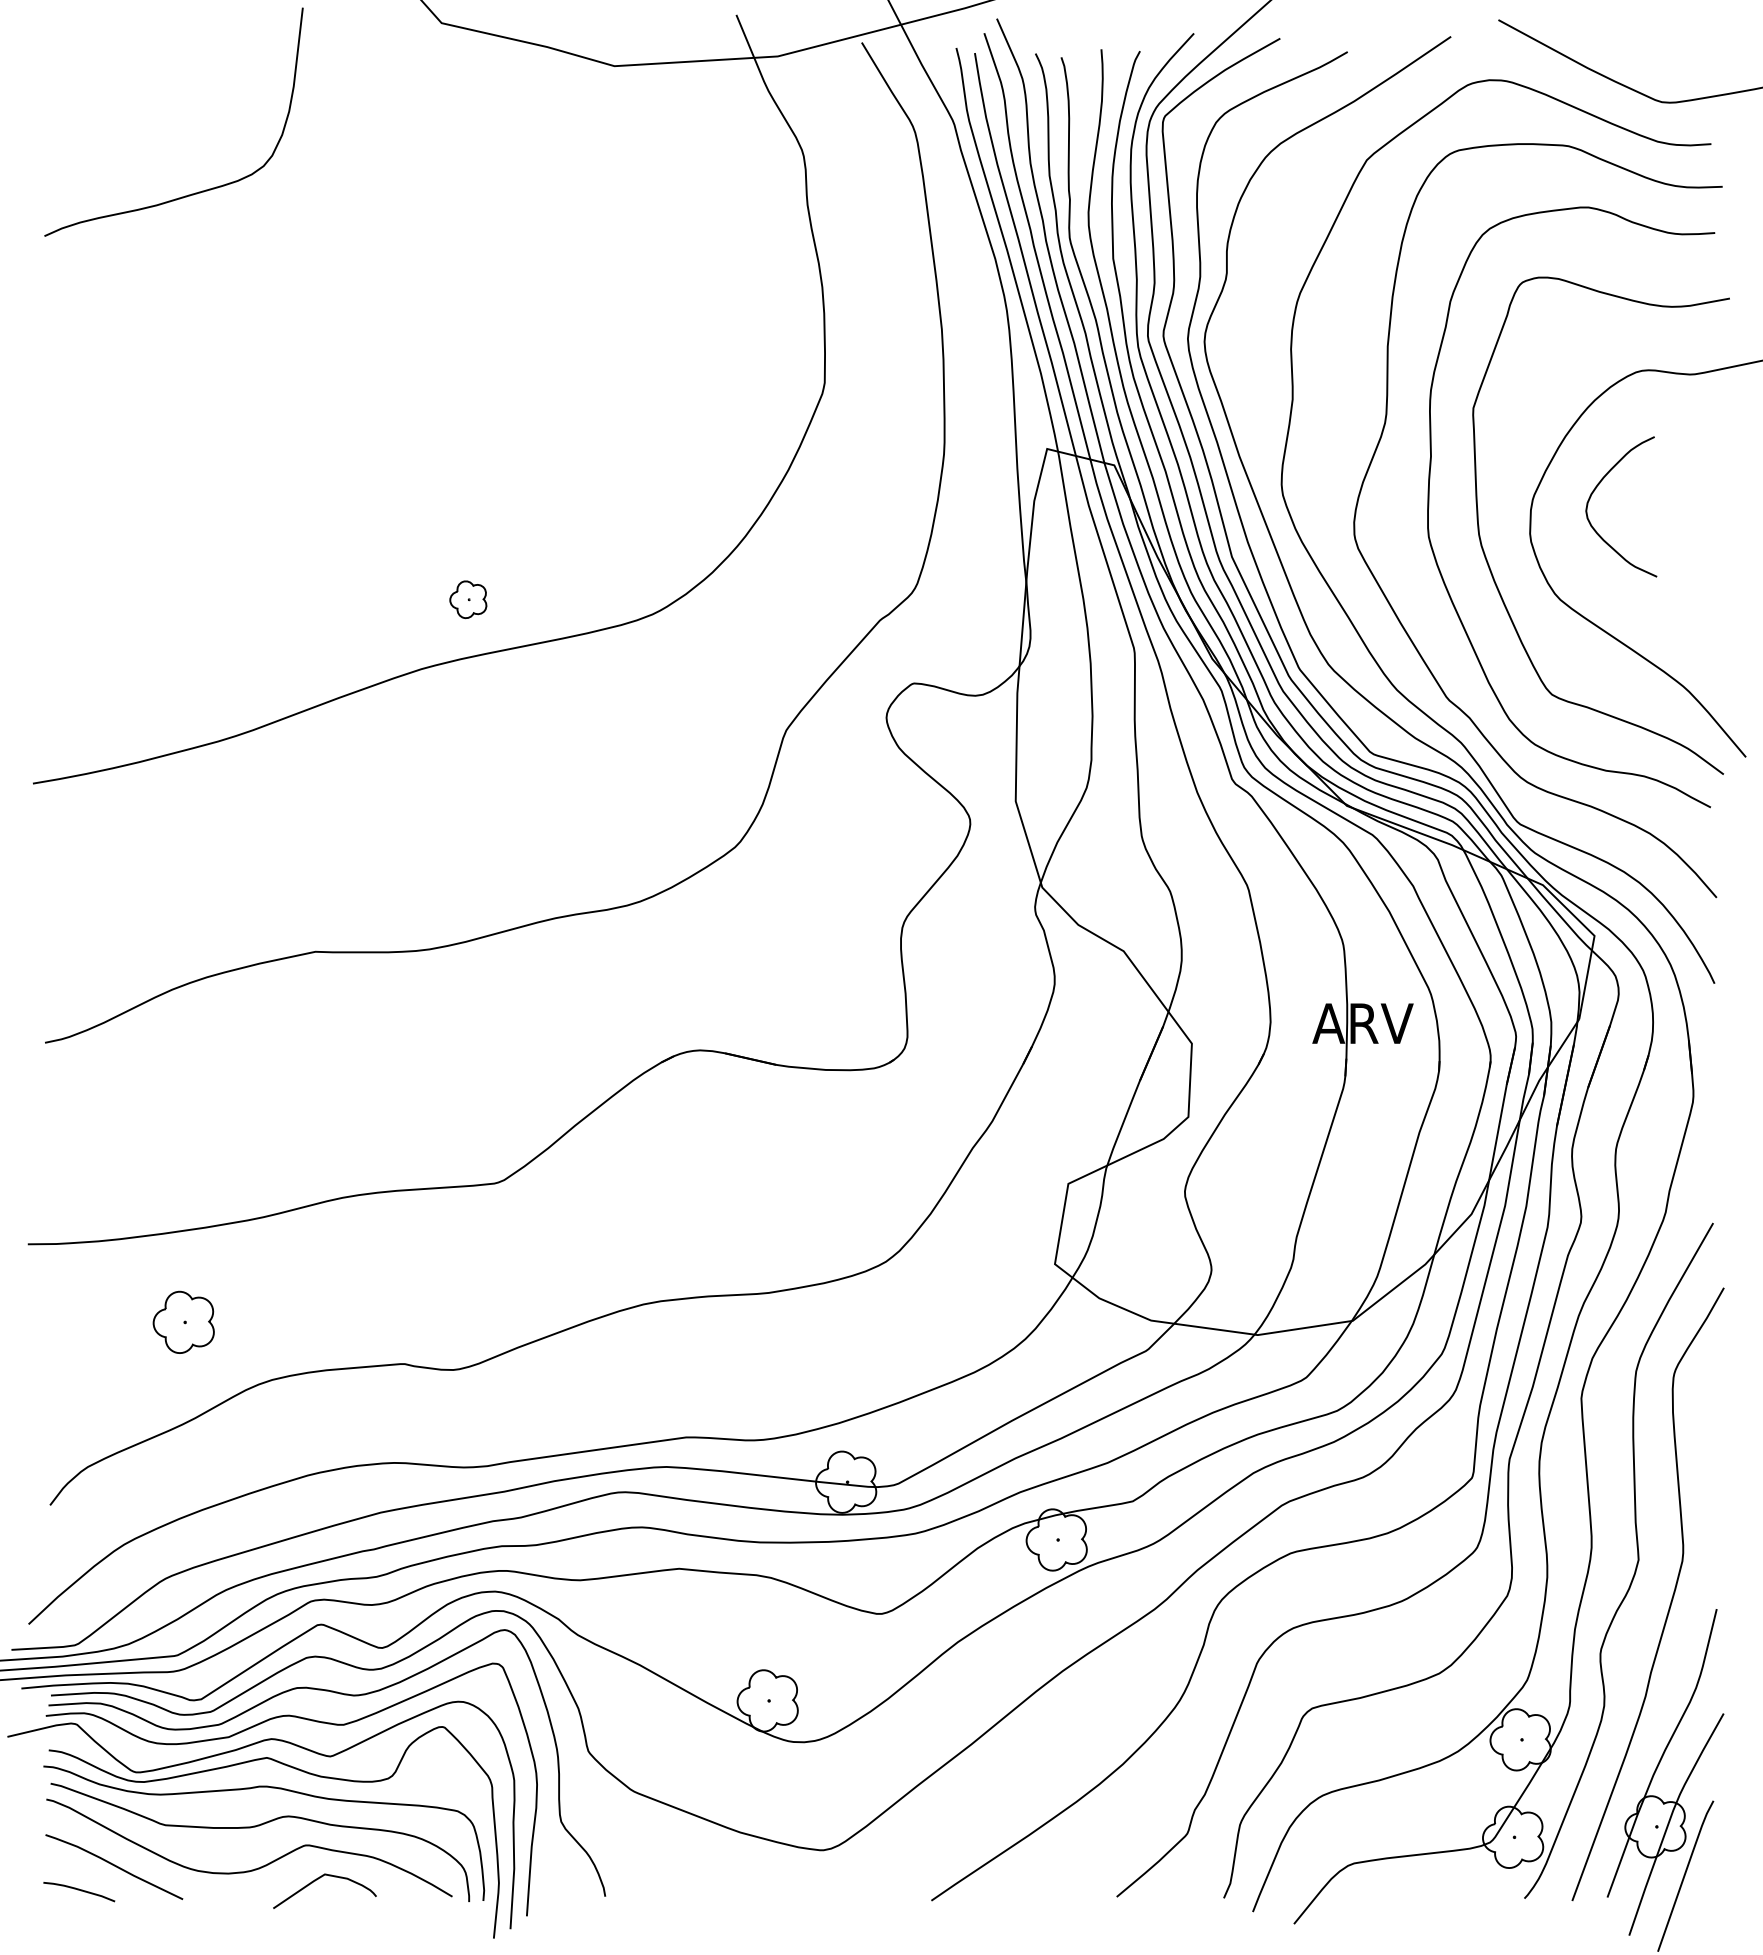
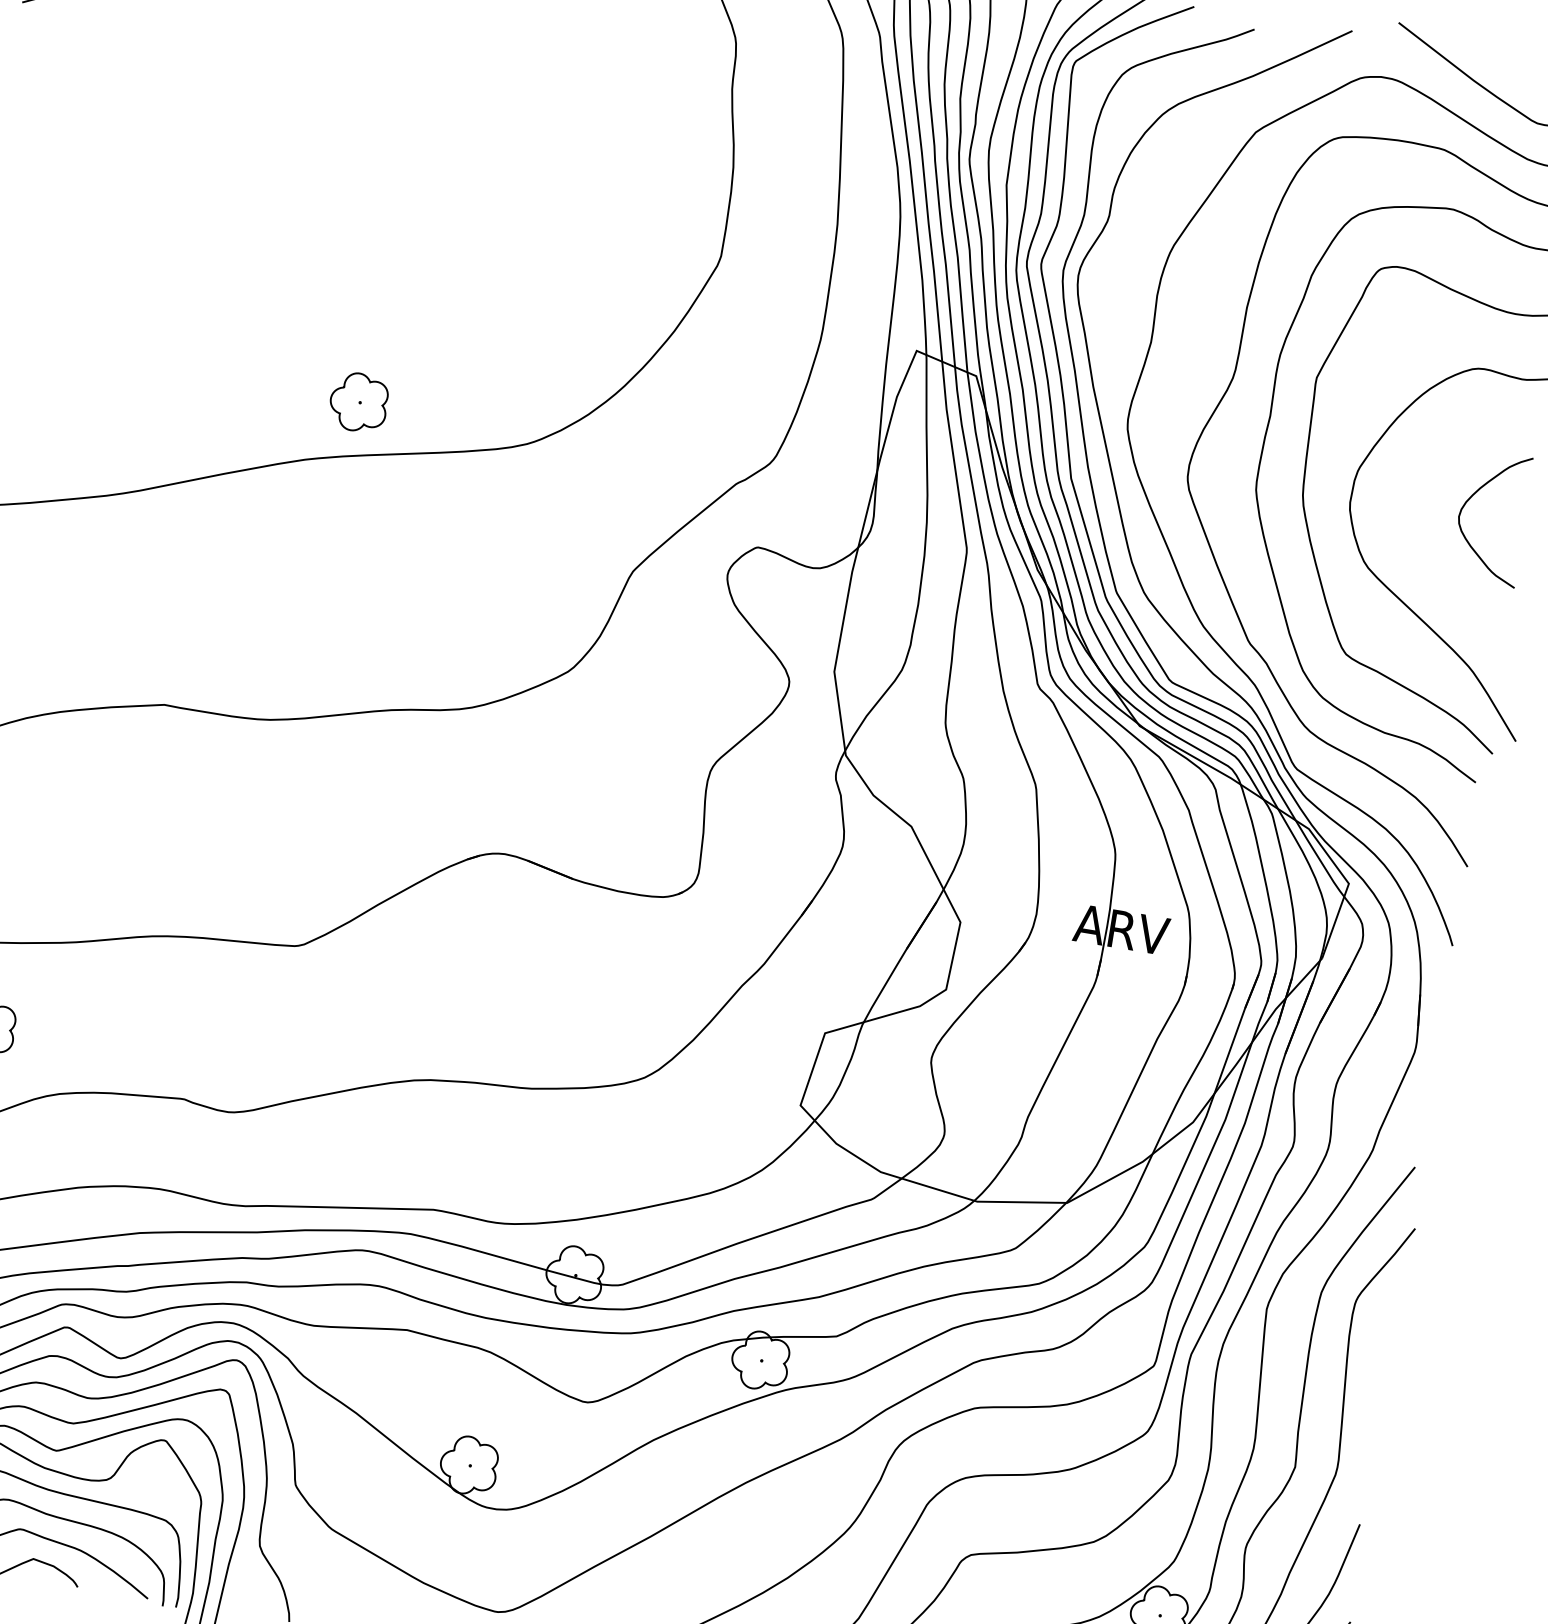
curve: (1595, 490) -> (1470, 499), moved
part: (468, 599) -> (359, 402), size x1.67

